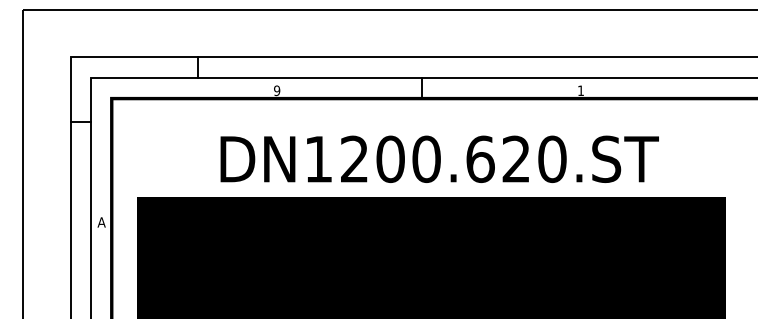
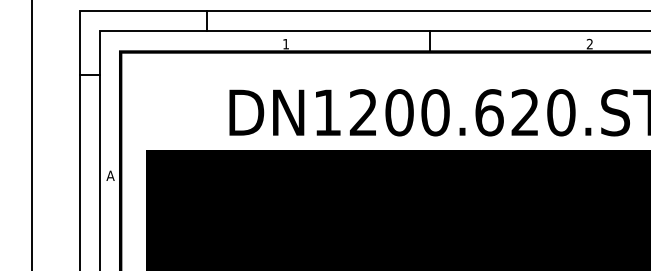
text: (277, 90) -> (286, 43), 9 -> 1
text: (580, 90) -> (589, 43), 1 -> 2

